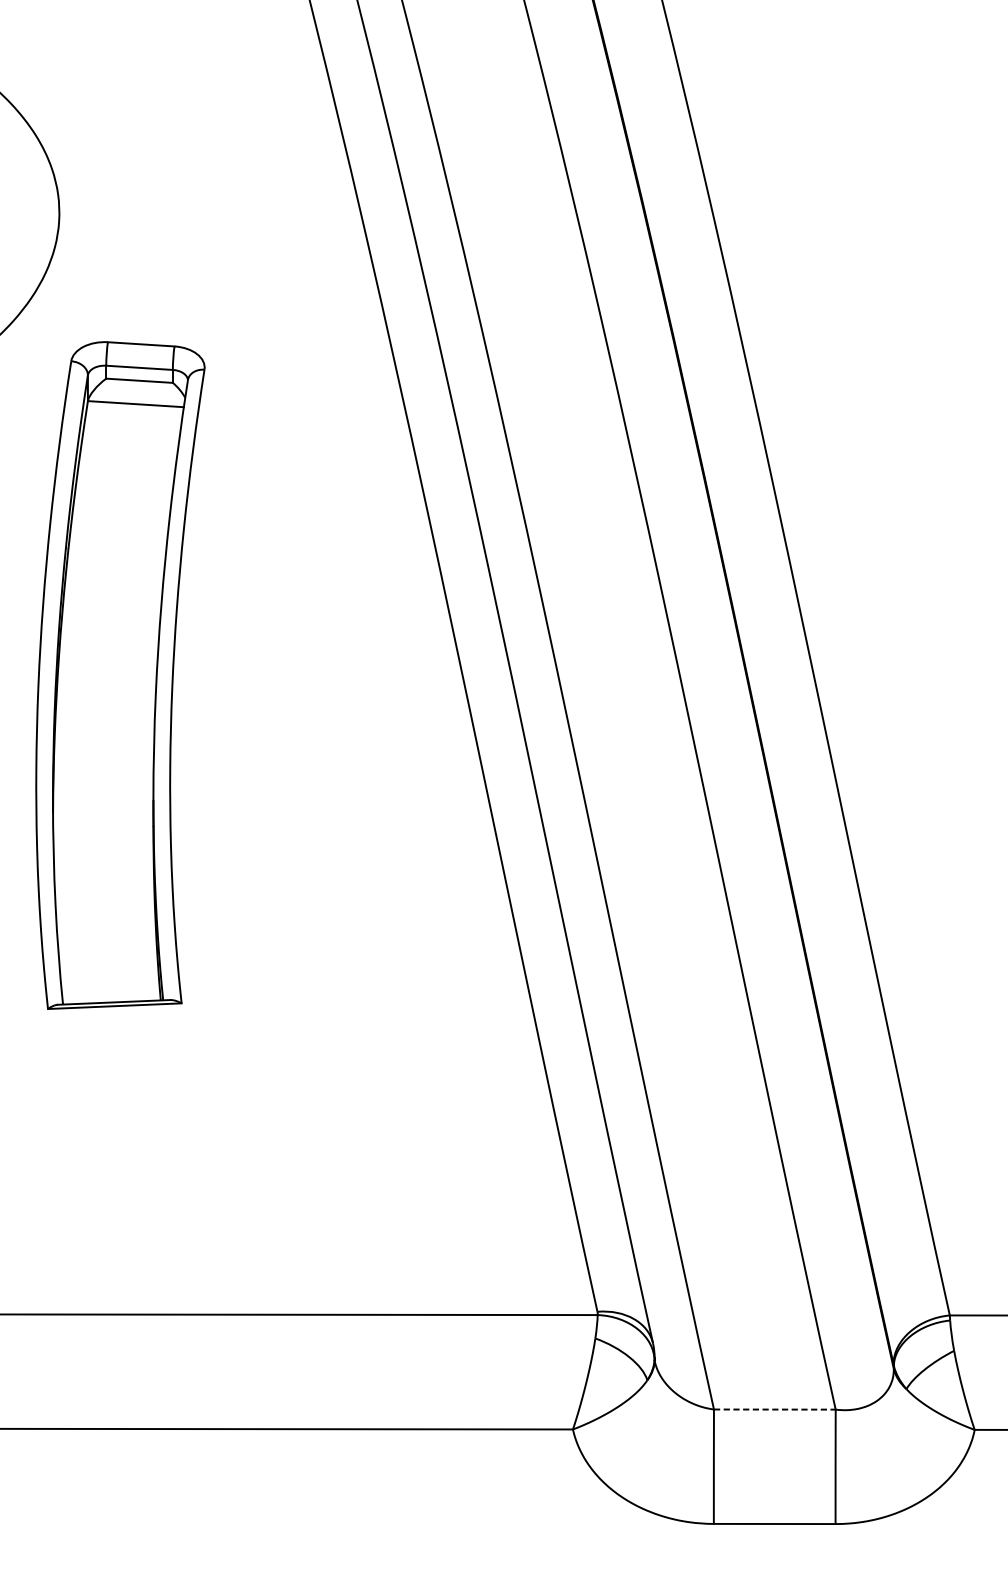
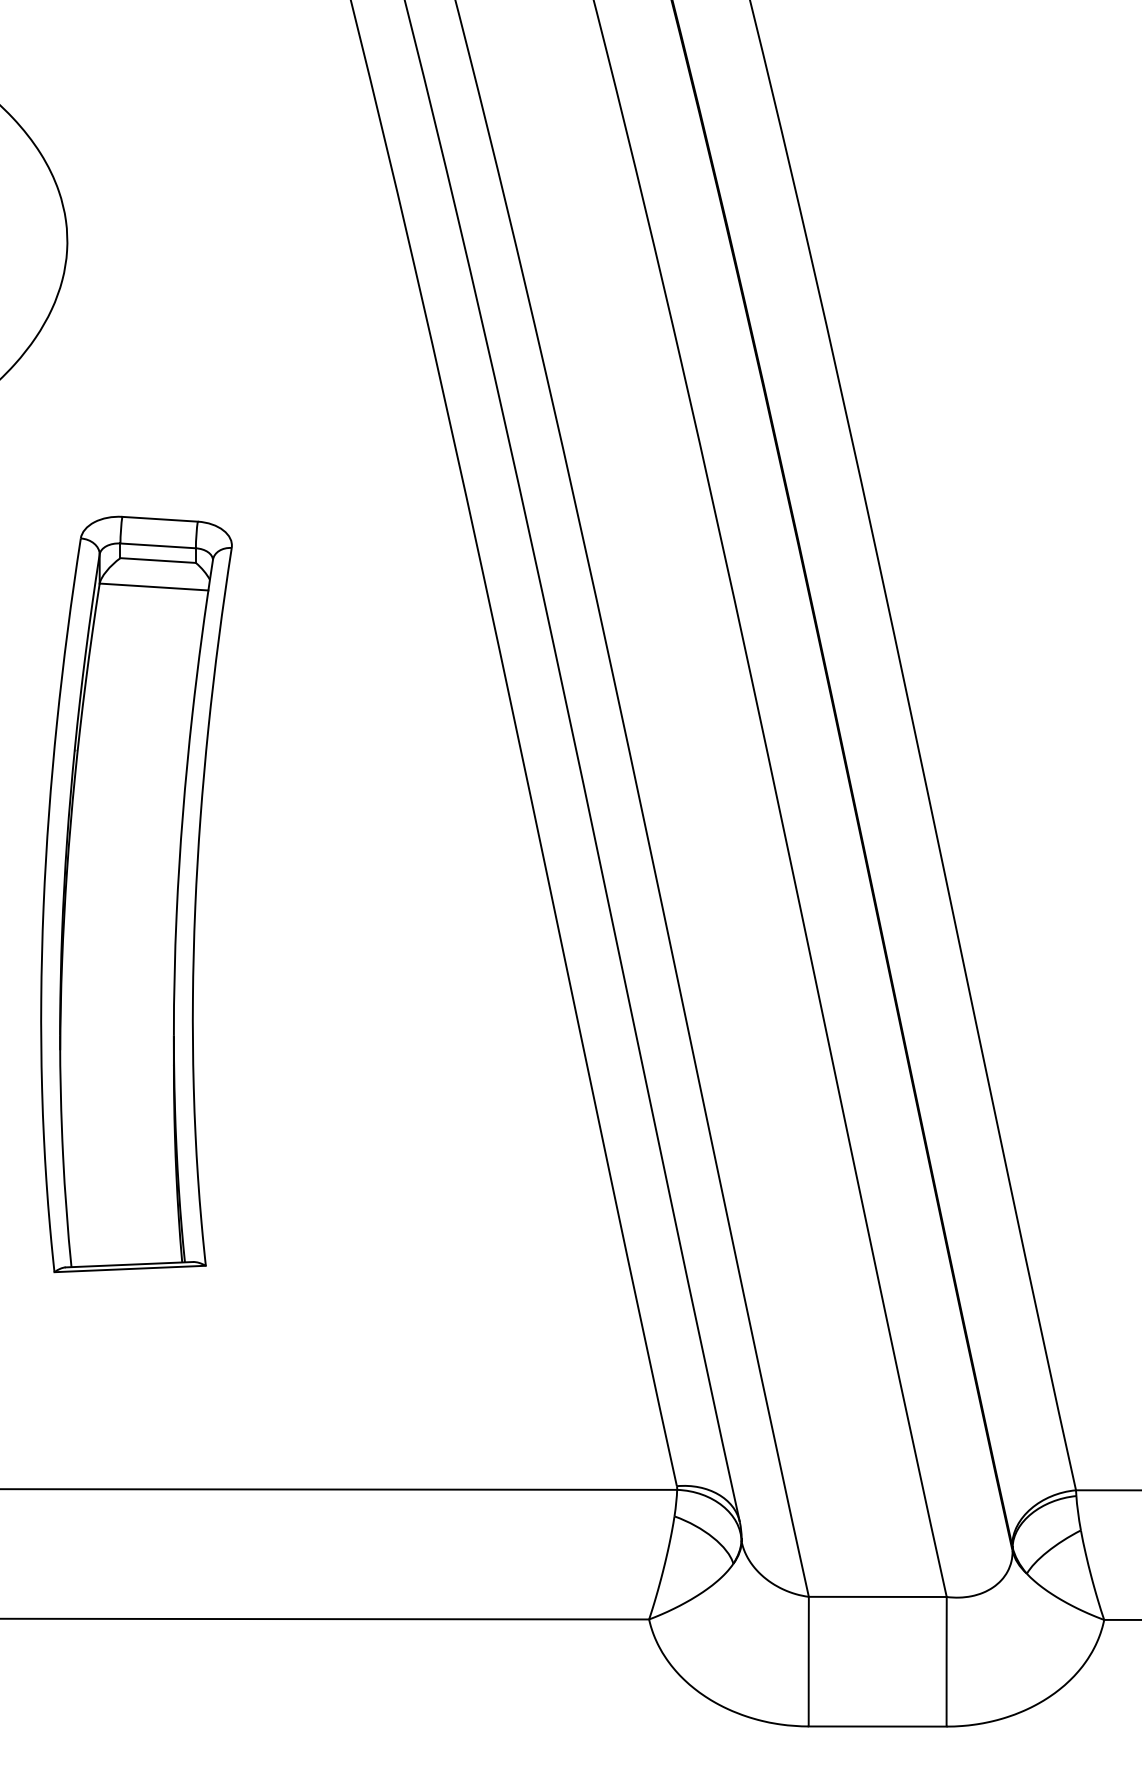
part: (120, 675) -> (136, 894), moved
line: (774, 1409) -> (877, 1596), dashed -> solid

